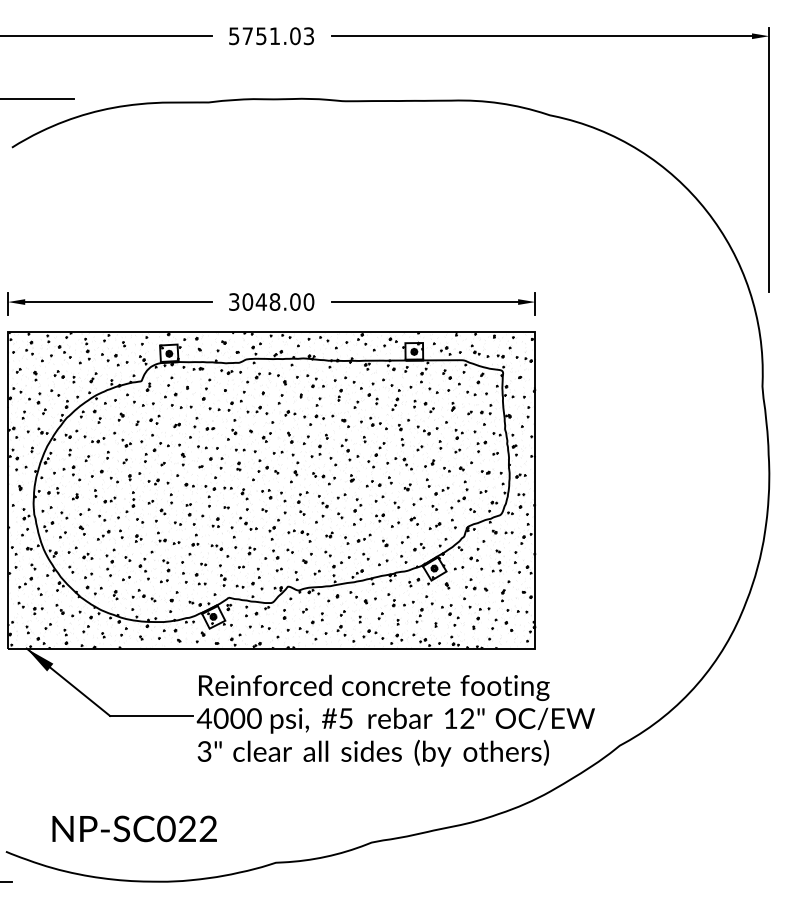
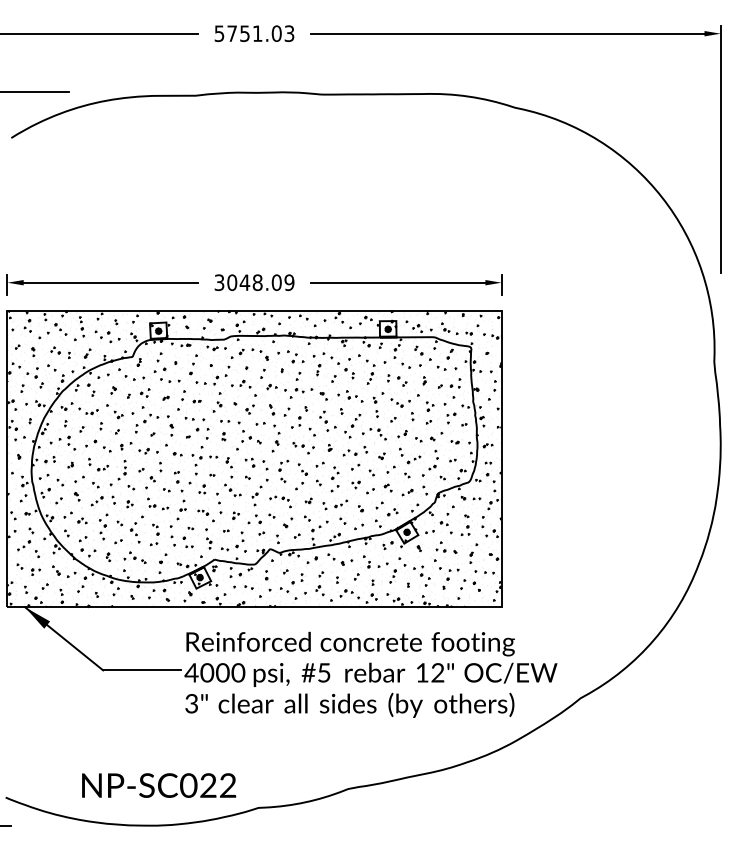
text: (308, 301) -> (289, 282), 3048.00 -> 3048.09
text: (134, 828) -> (158, 785), moved

